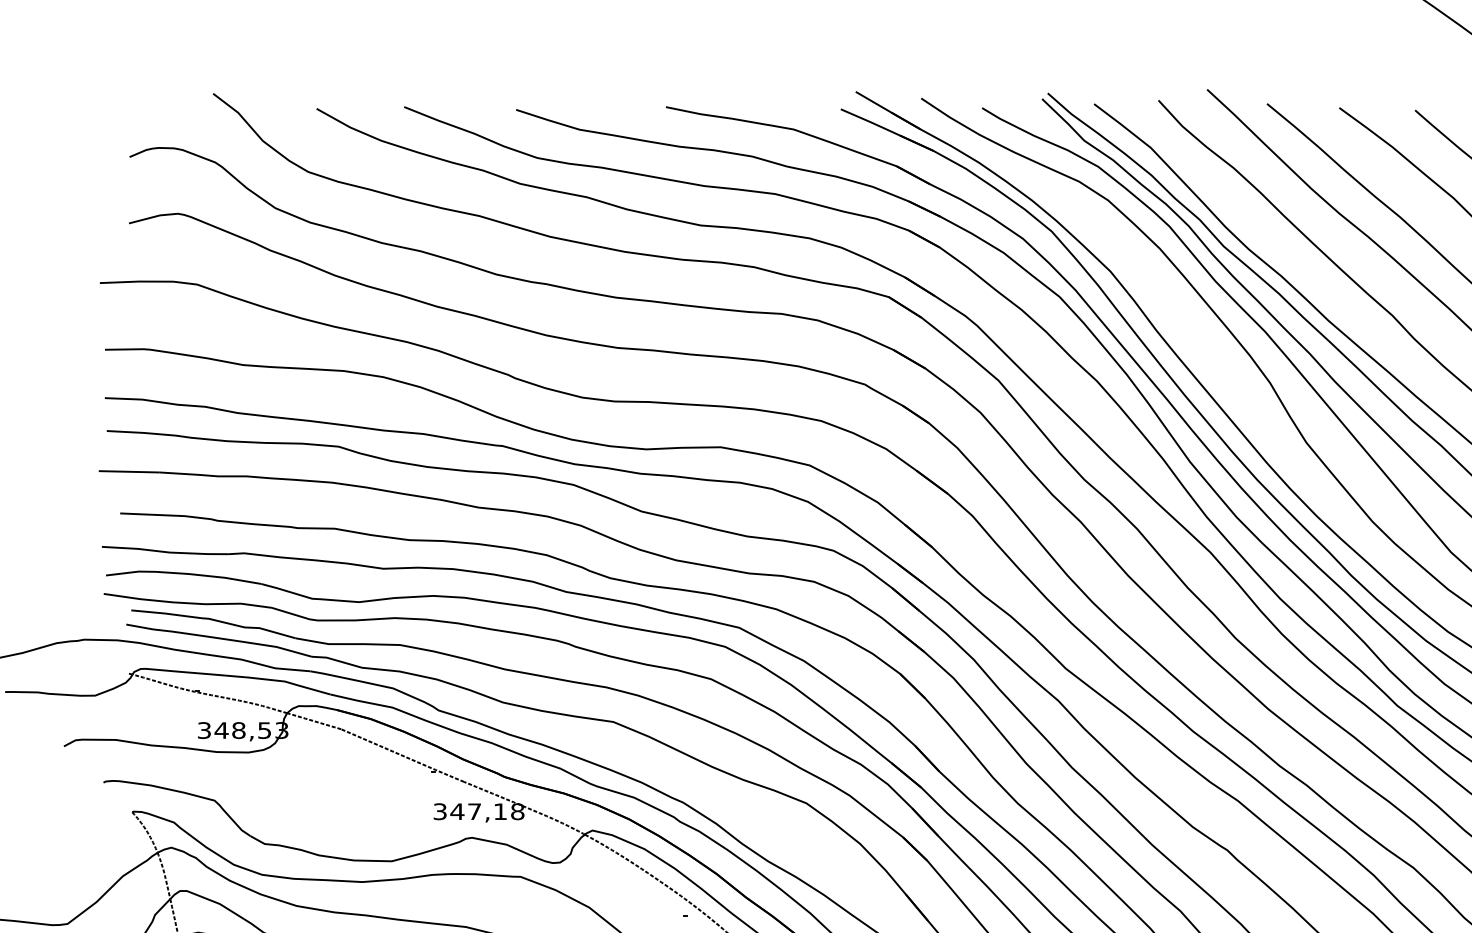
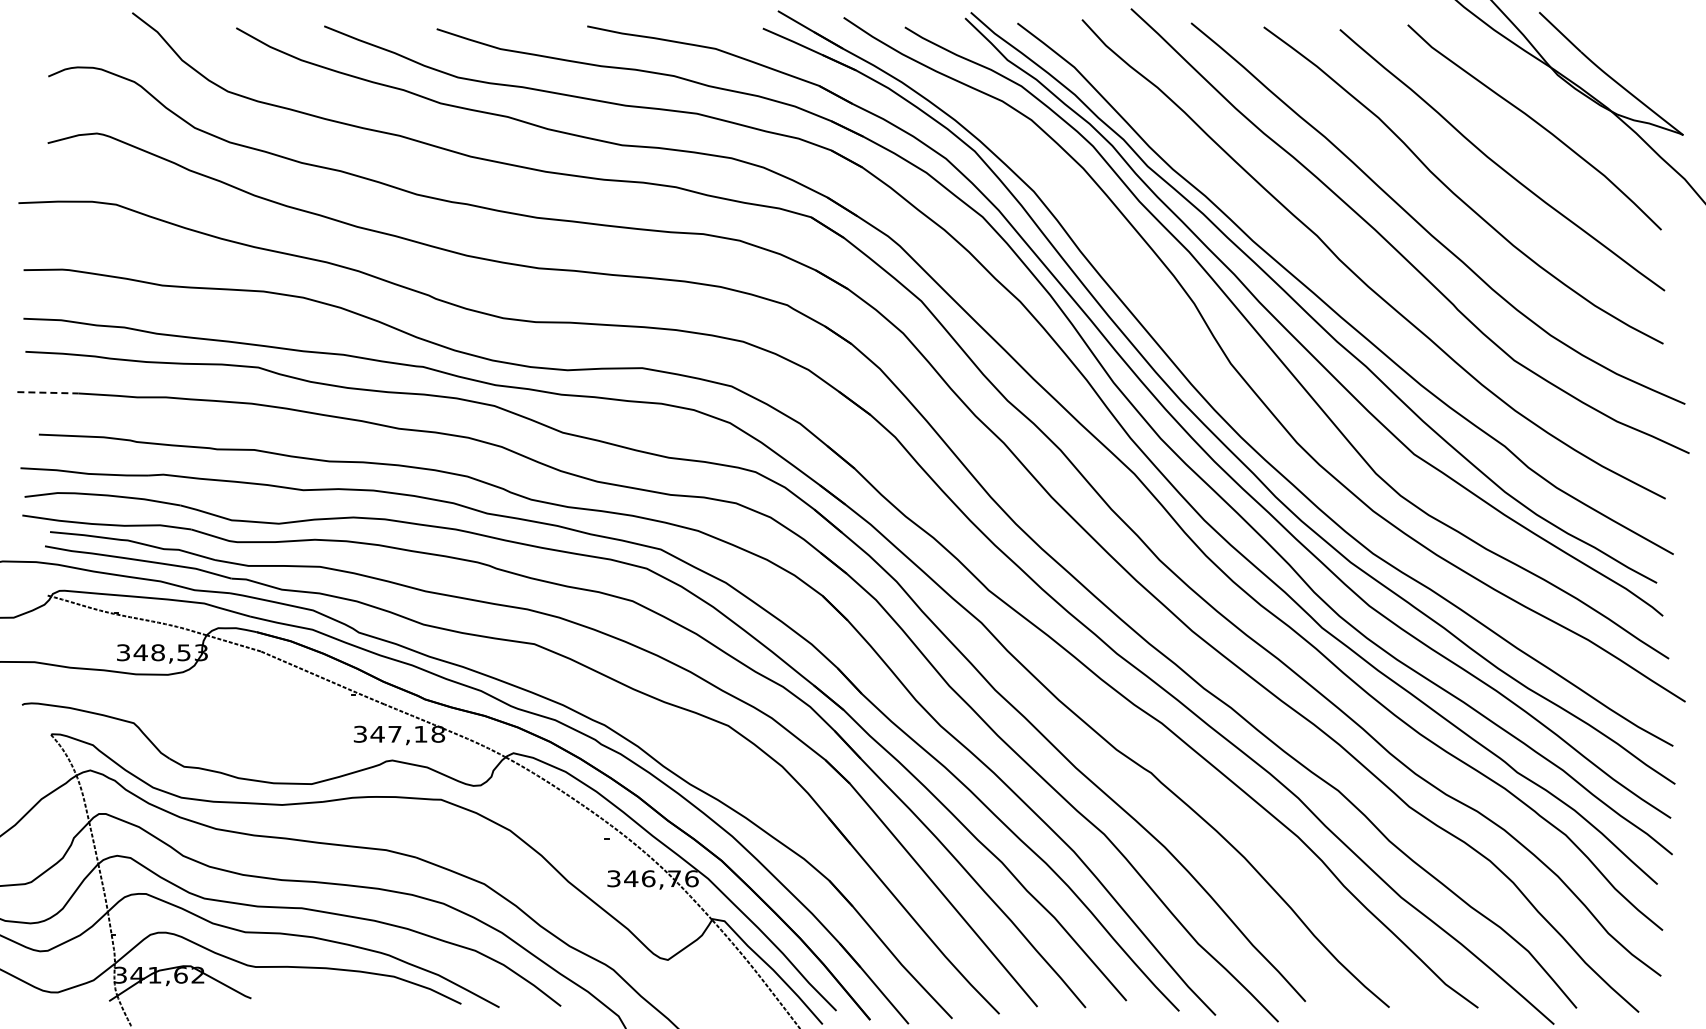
line: (129, 471) -> (48, 392), solid -> dashed

